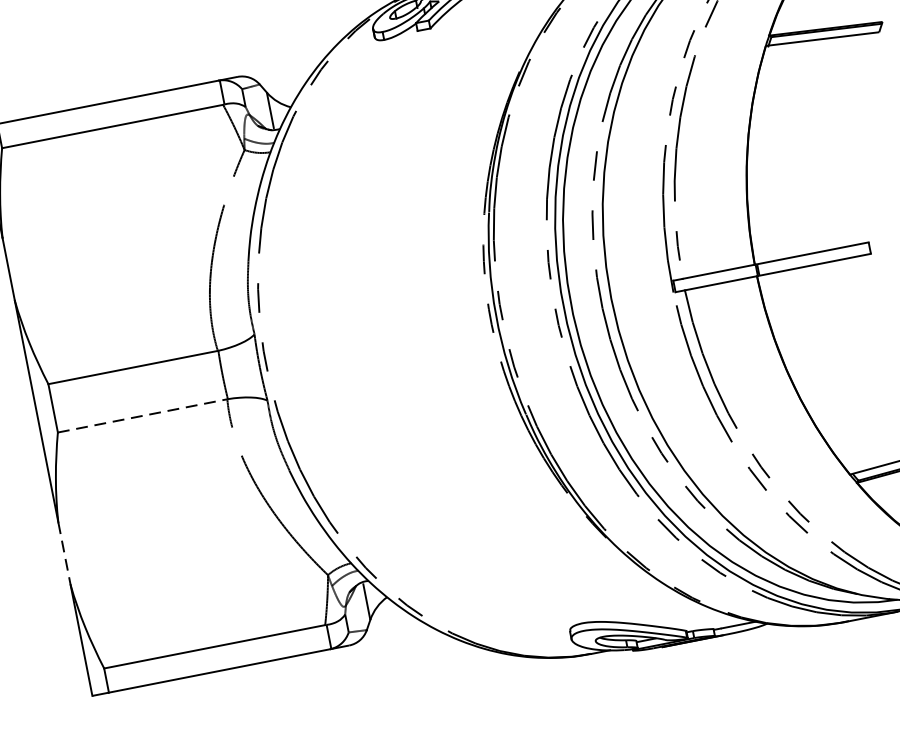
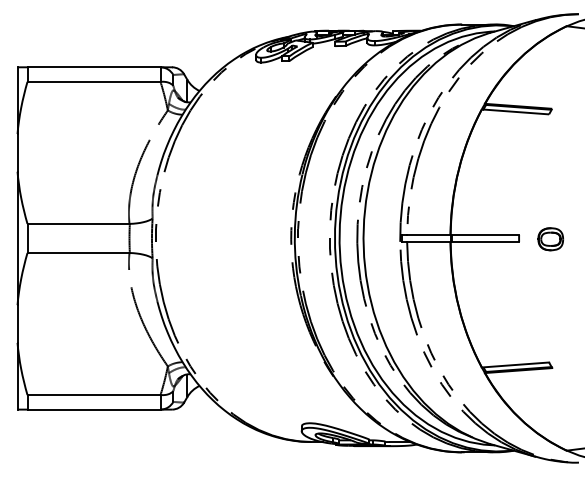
line: (144, 416) -> (79, 253), dashed -> solid
line: (64, 554) -> (17, 324), dashed -> solid

